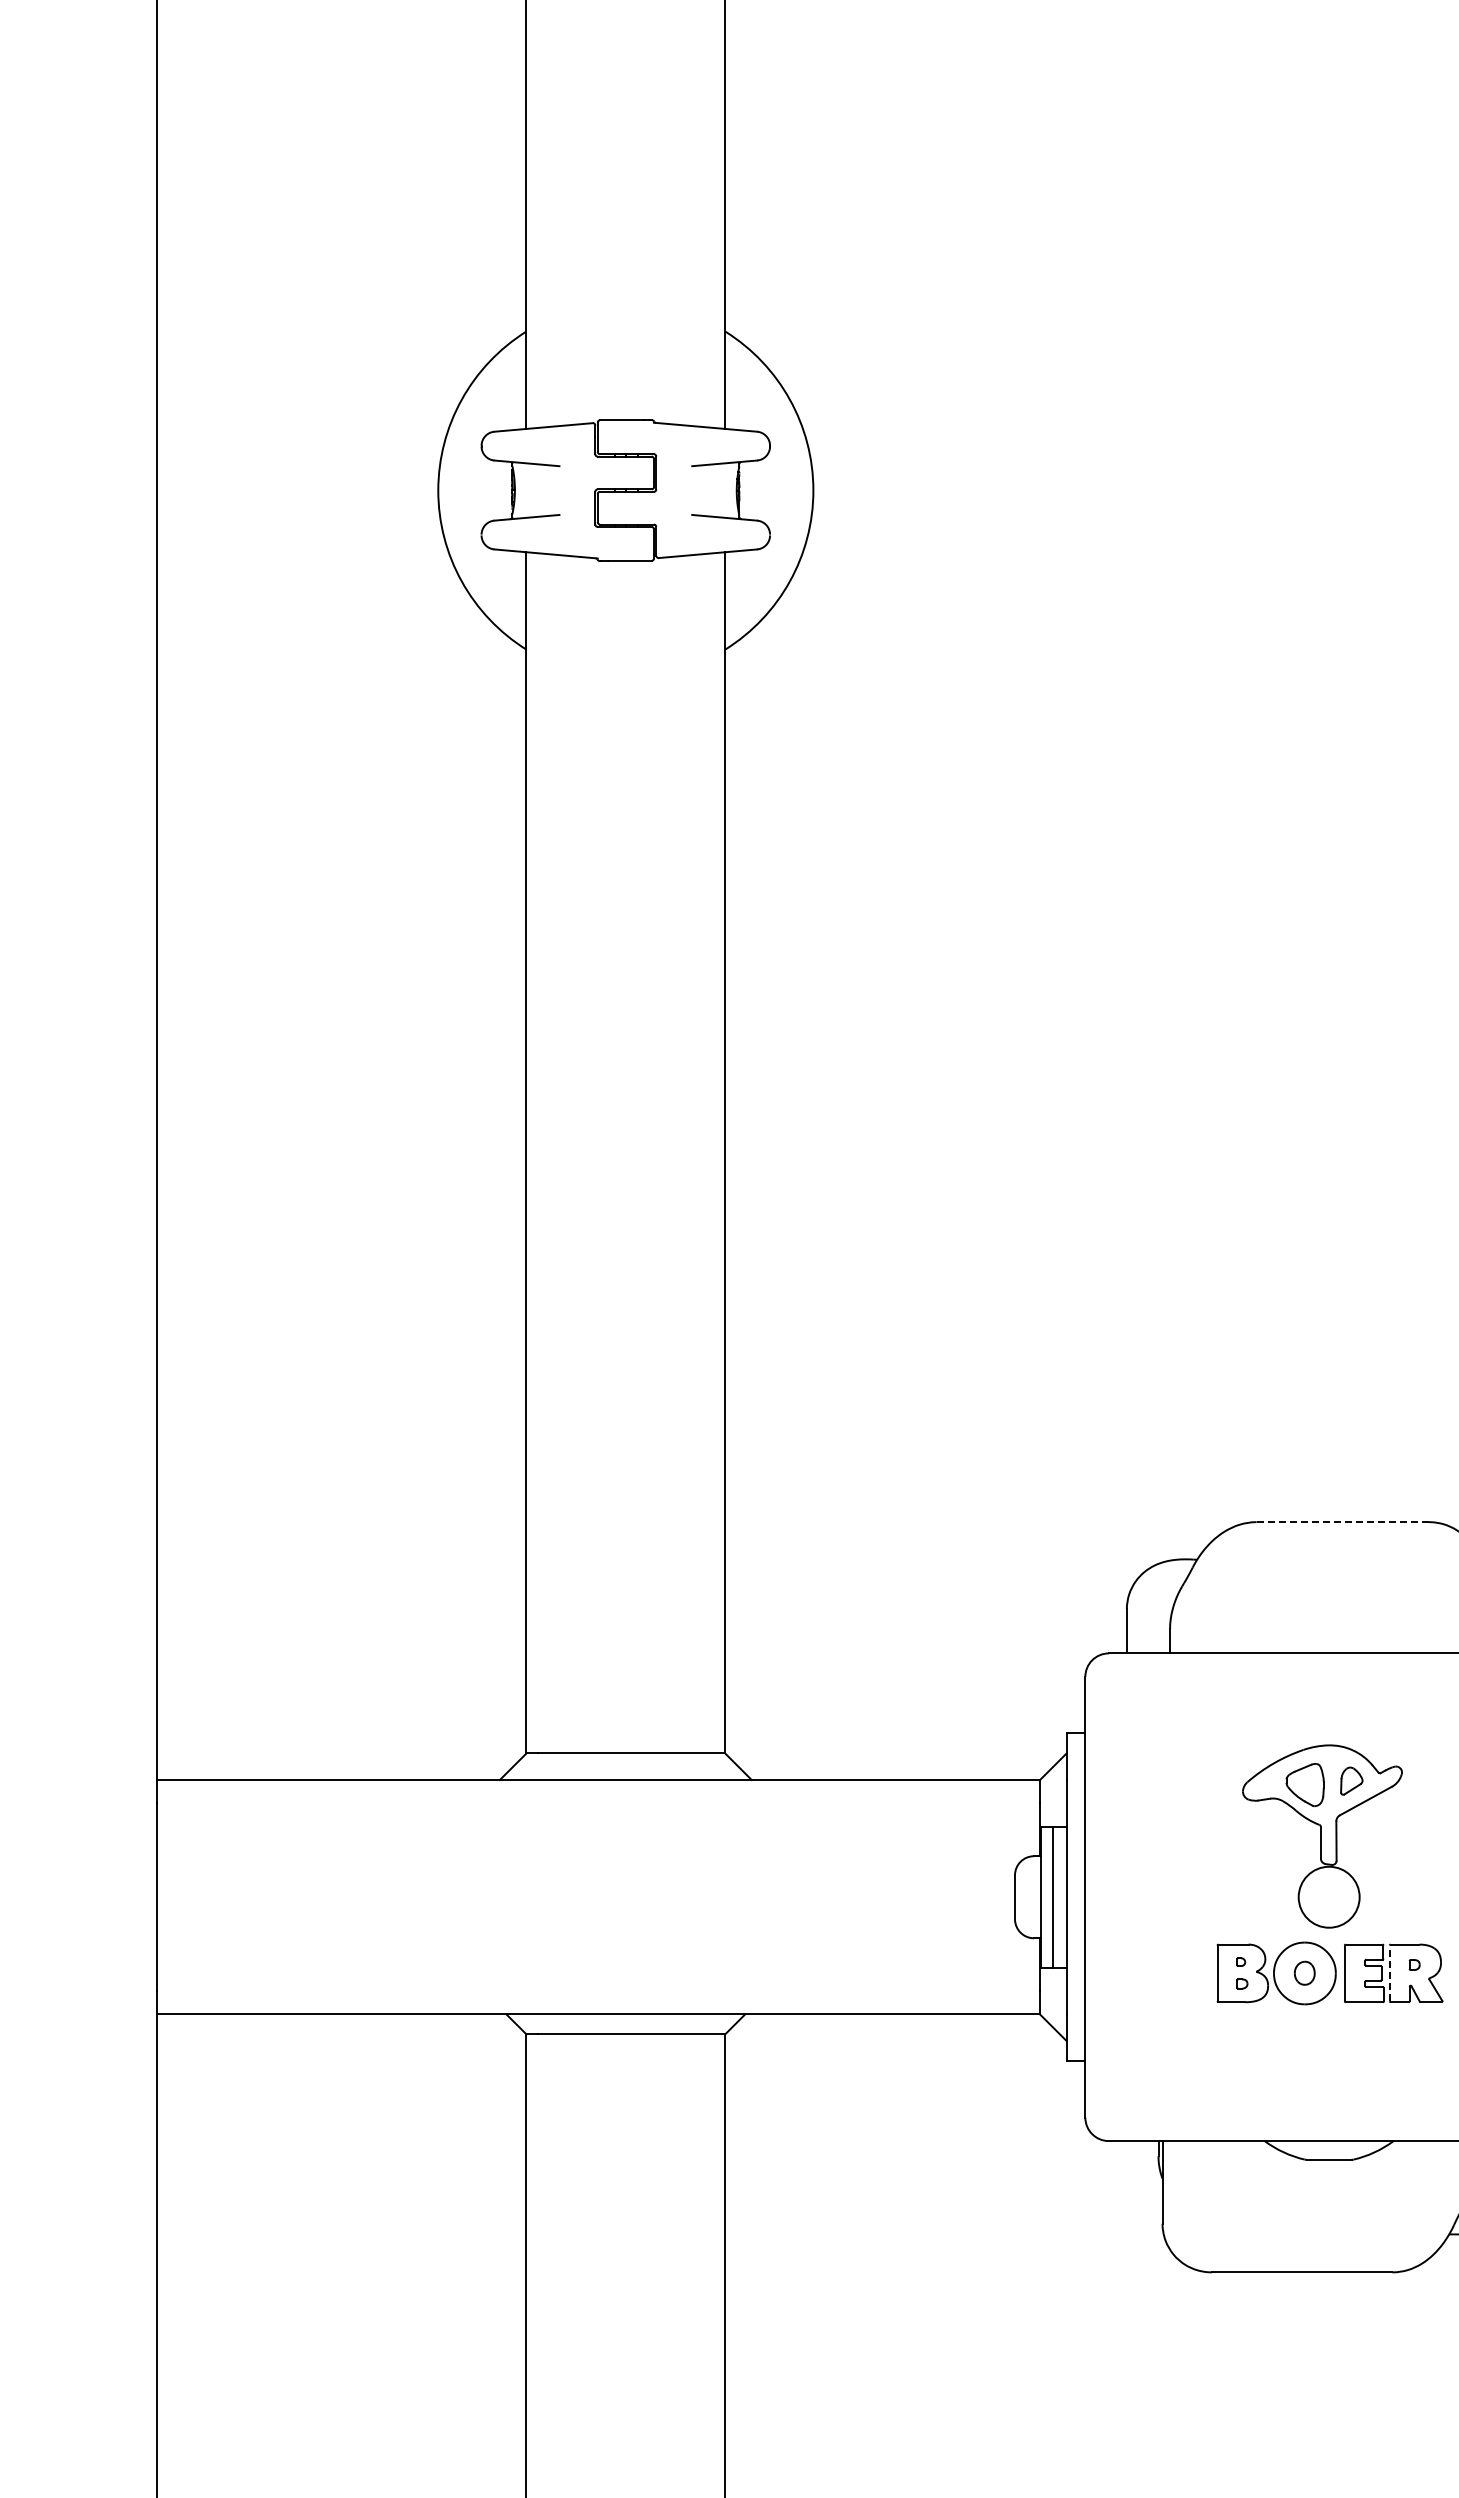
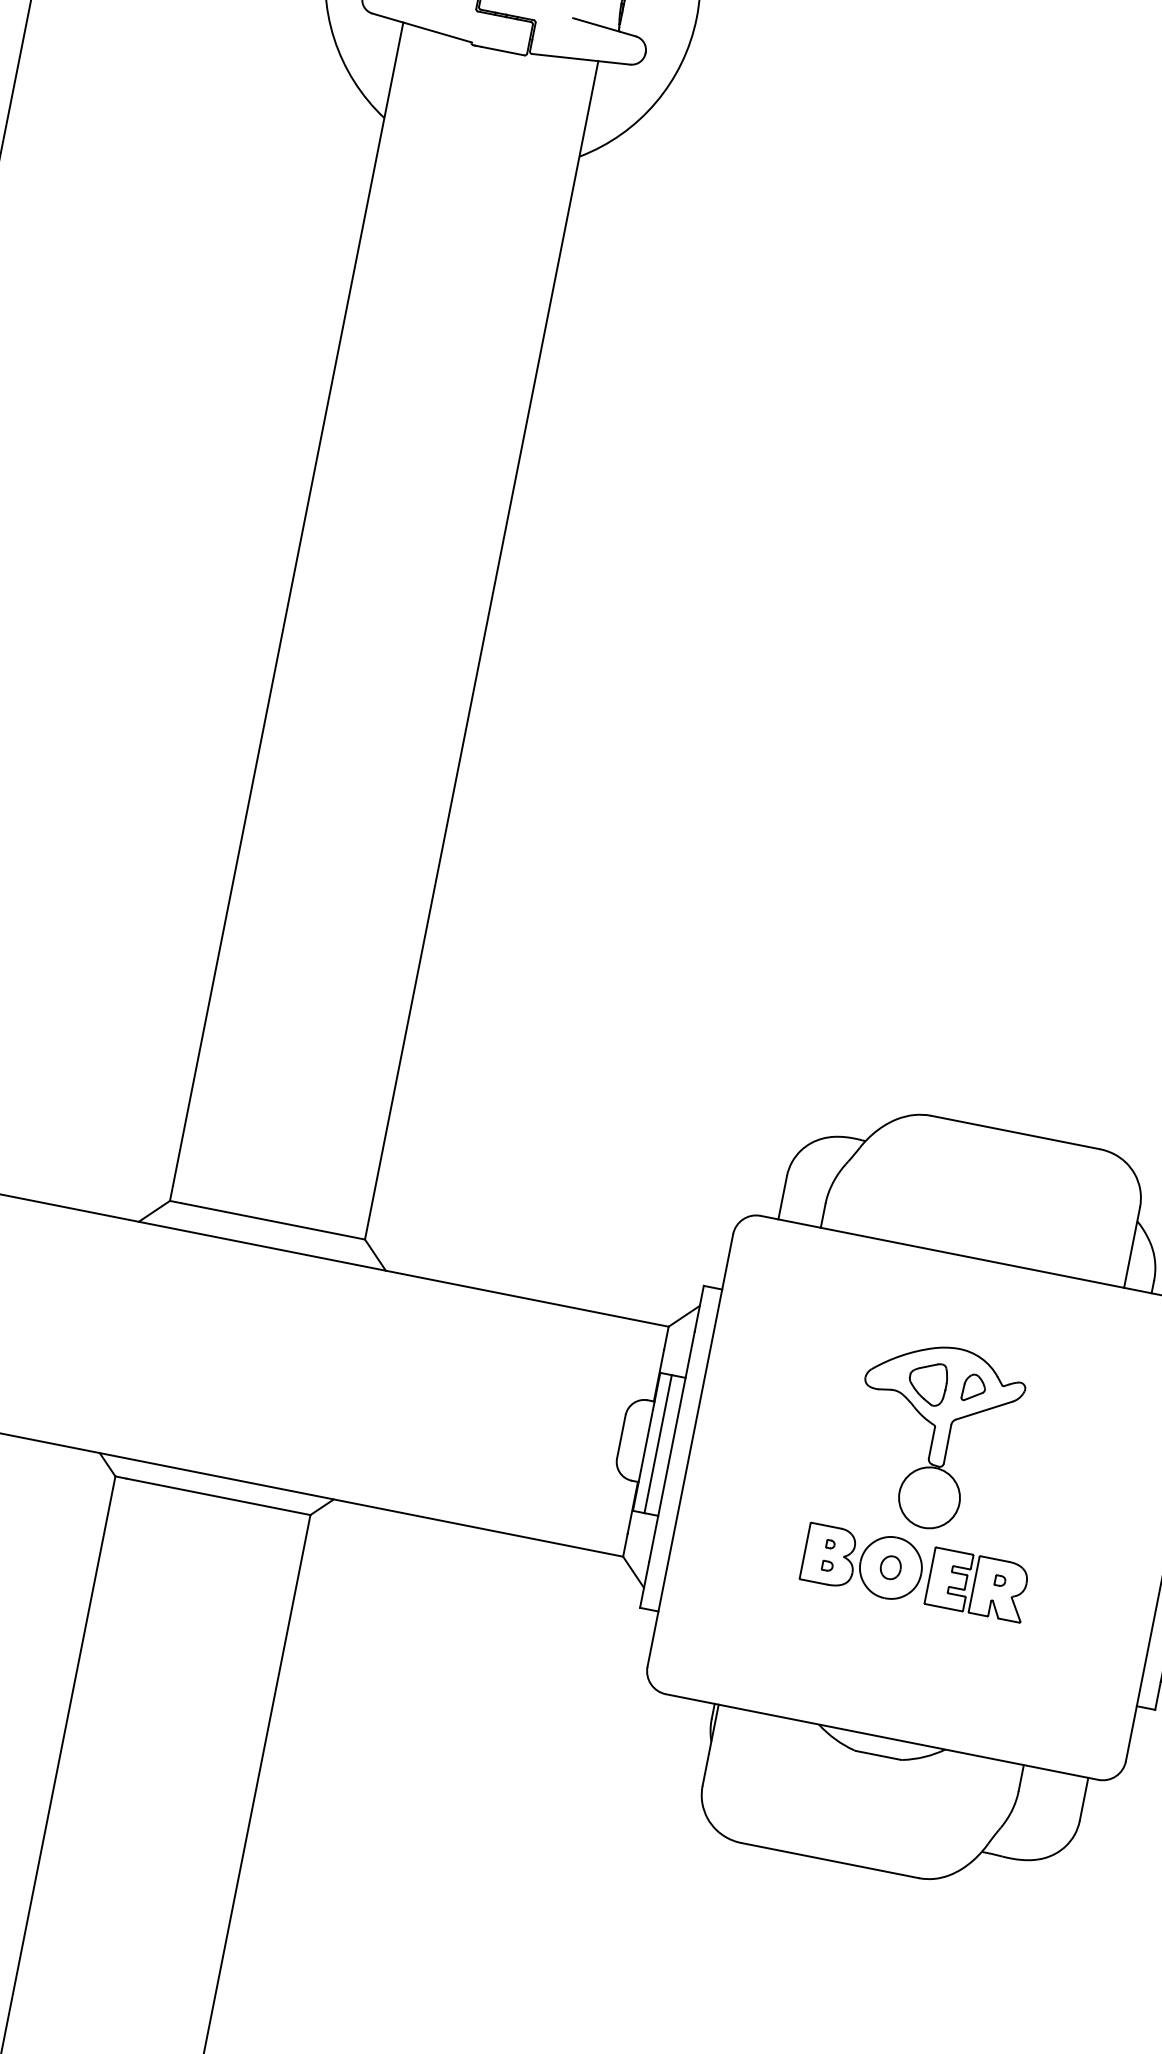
line: (1342, 1522) -> (1015, 1132), dashed -> solid
line: (1389, 1973) -> (973, 1584), dashed -> solid

